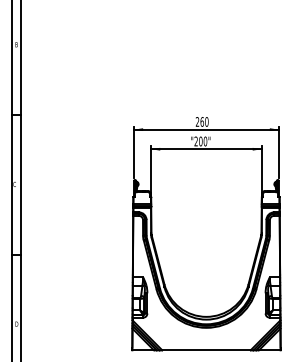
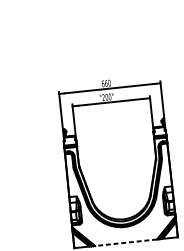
text: (197, 121) -> (103, 83), 260 -> 660
line: (206, 350) -> (126, 242), solid -> dashed

